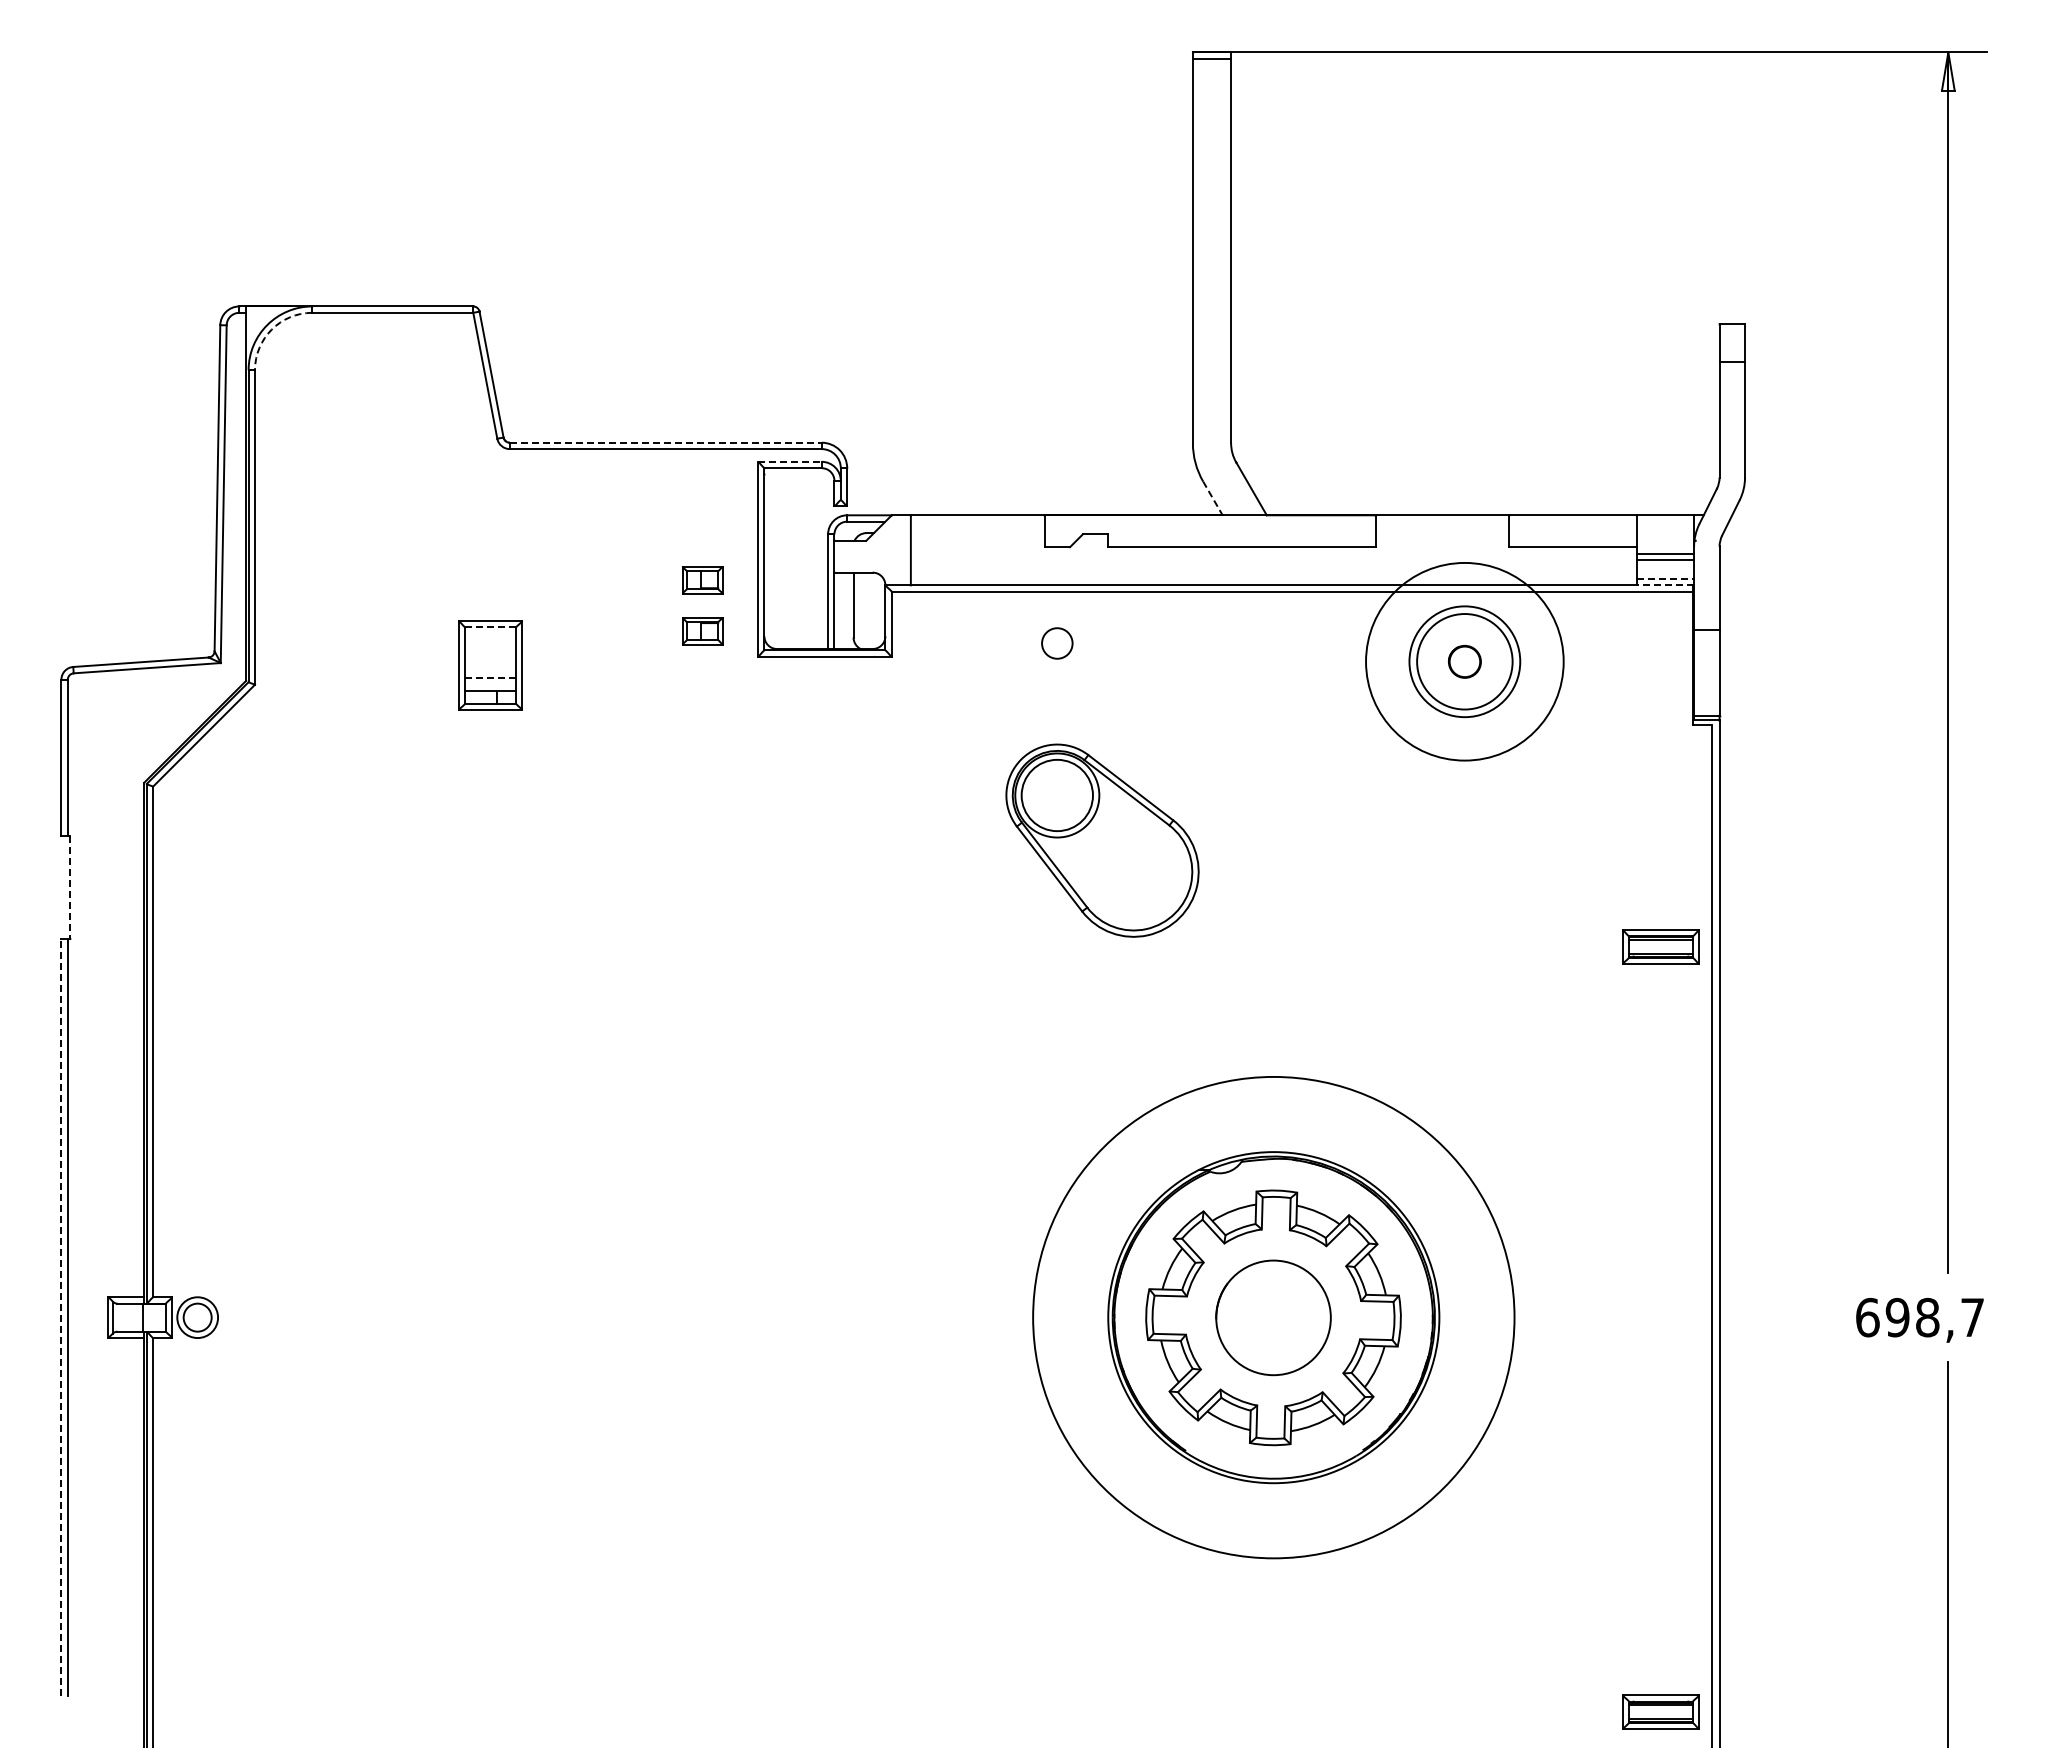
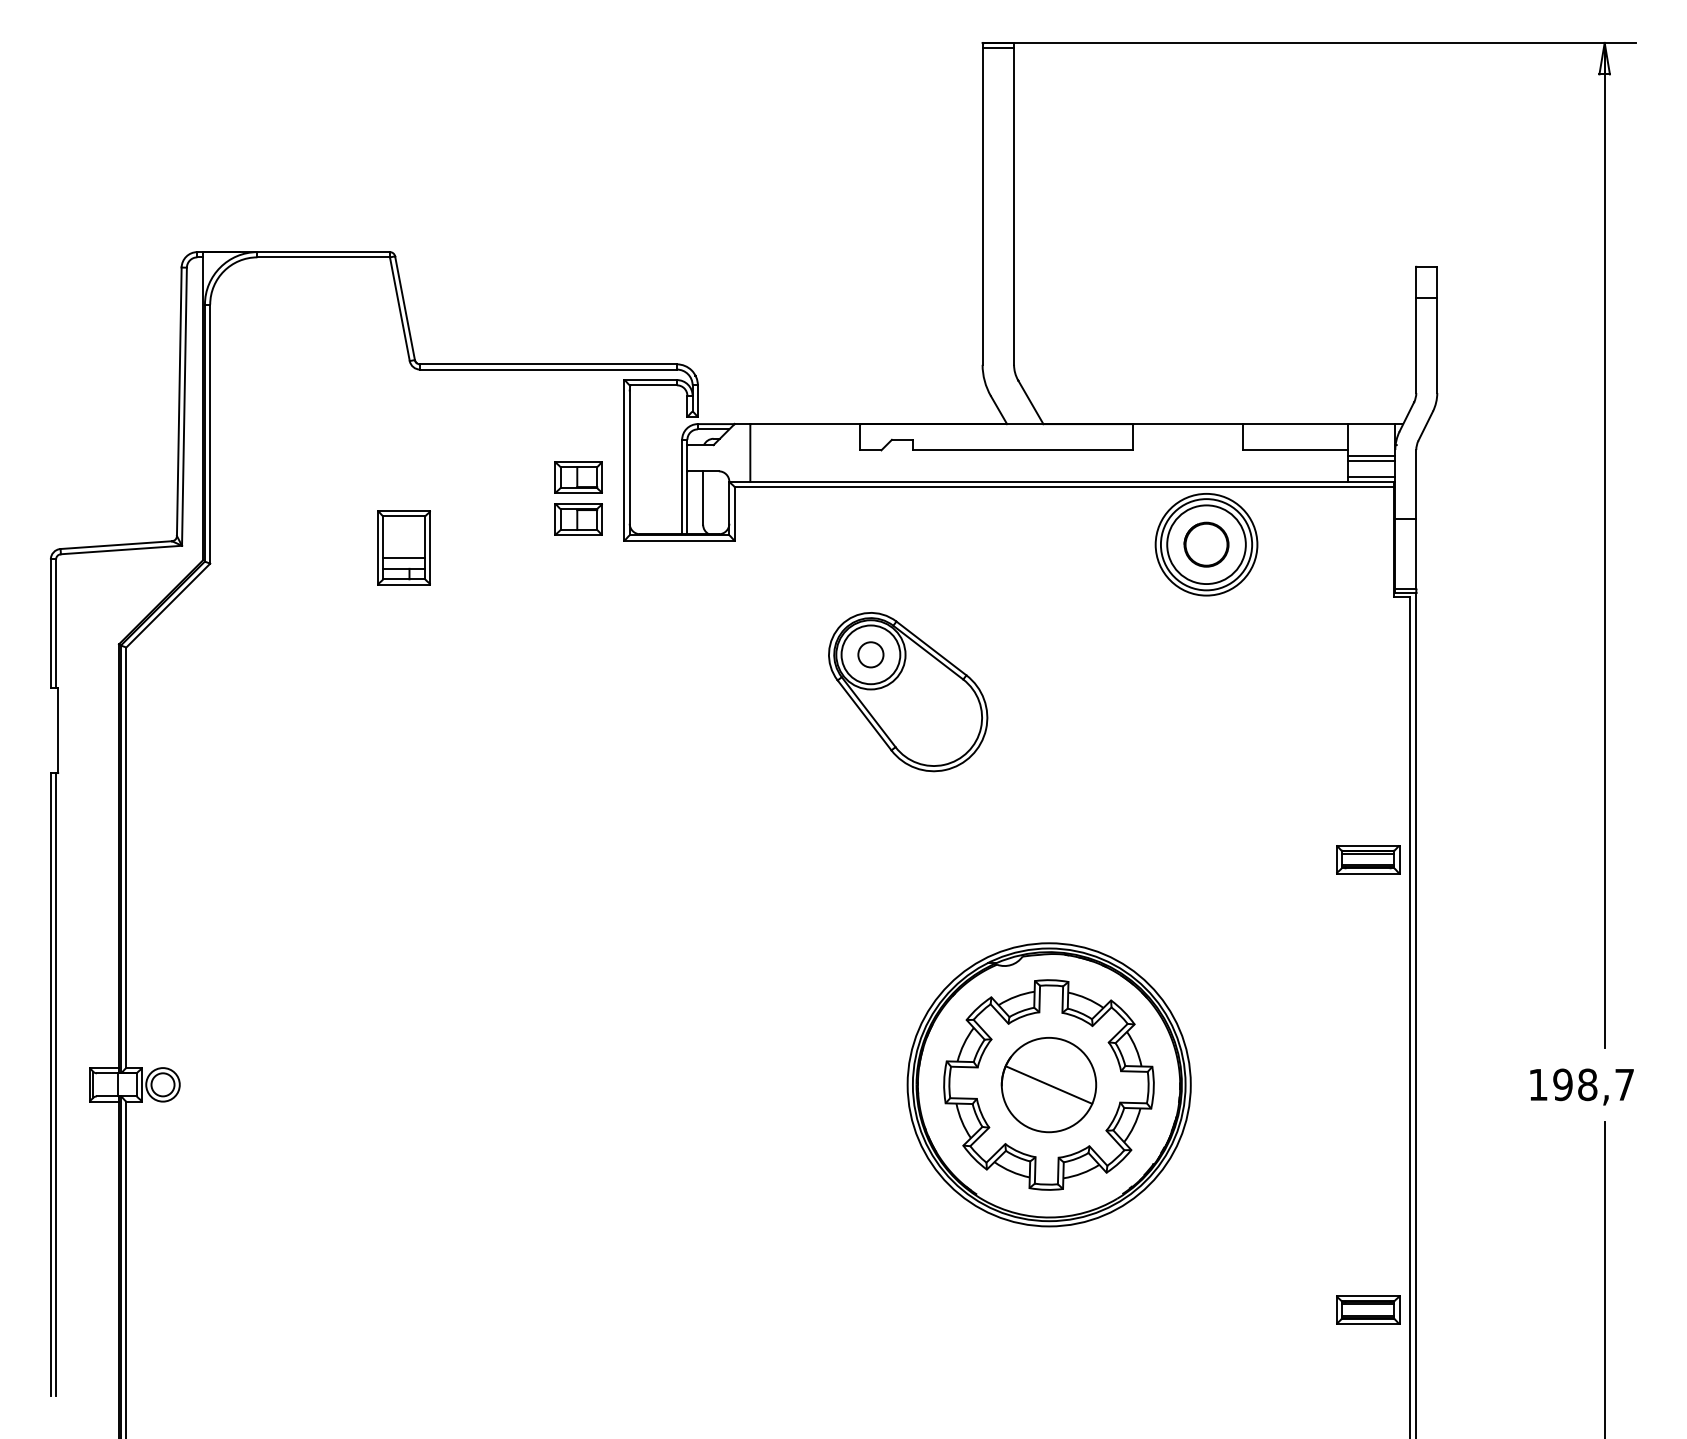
arc: (271, 329) -> (223, 271), dashed -> solid
line: (665, 442) -> (548, 364), dashed -> solid
line: (789, 461) -> (650, 379), dashed -> solid
line: (1212, 498) -> (998, 410), dashed -> solid
part: (702, 579) -> (578, 476), size x1.43
line: (1665, 579) -> (1371, 476), dashed -> solid
line: (1665, 585) -> (1371, 481), dashed -> solid
line: (491, 627) -> (404, 516), dashed -> solid
part: (702, 630) -> (578, 518), size x1.43
circle: (1057, 643) -> (871, 654), moved
circle: (1464, 661) -> (1206, 544), size x0.62
circle: (1464, 661) -> (1206, 544), size x1.67
line: (490, 678) -> (404, 558), dashed -> solid
line: (70, 887) -> (58, 730), dashed -> solid
part: (1660, 946) -> (1367, 859), moved
line: (61, 1316) -> (50, 1083), dashed -> solid
circle: (1273, 1317) -> (1048, 1084), size x0.71
line: (1273, 1317) -> (1048, 1084), added
text: (1867, 1317) -> (1538, 1084), 698,7 -> 198,7
part: (1660, 1711) -> (1367, 1309), moved

